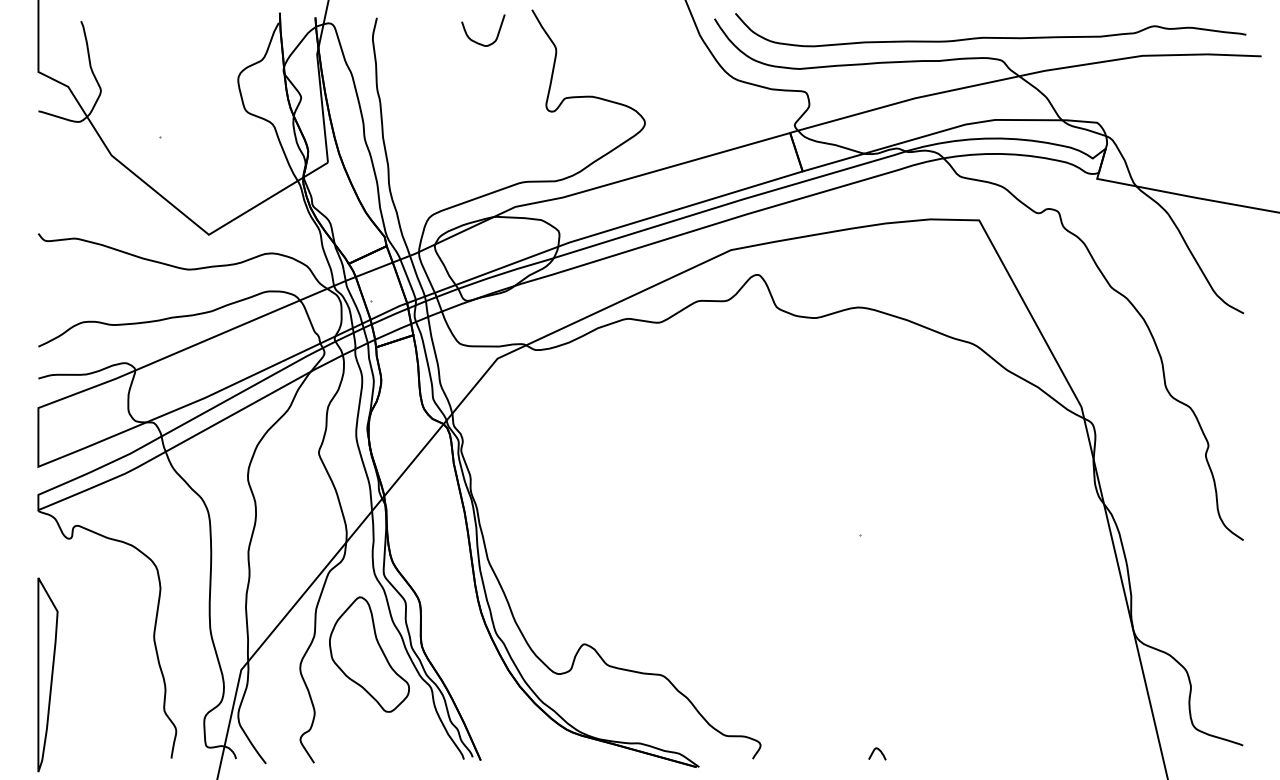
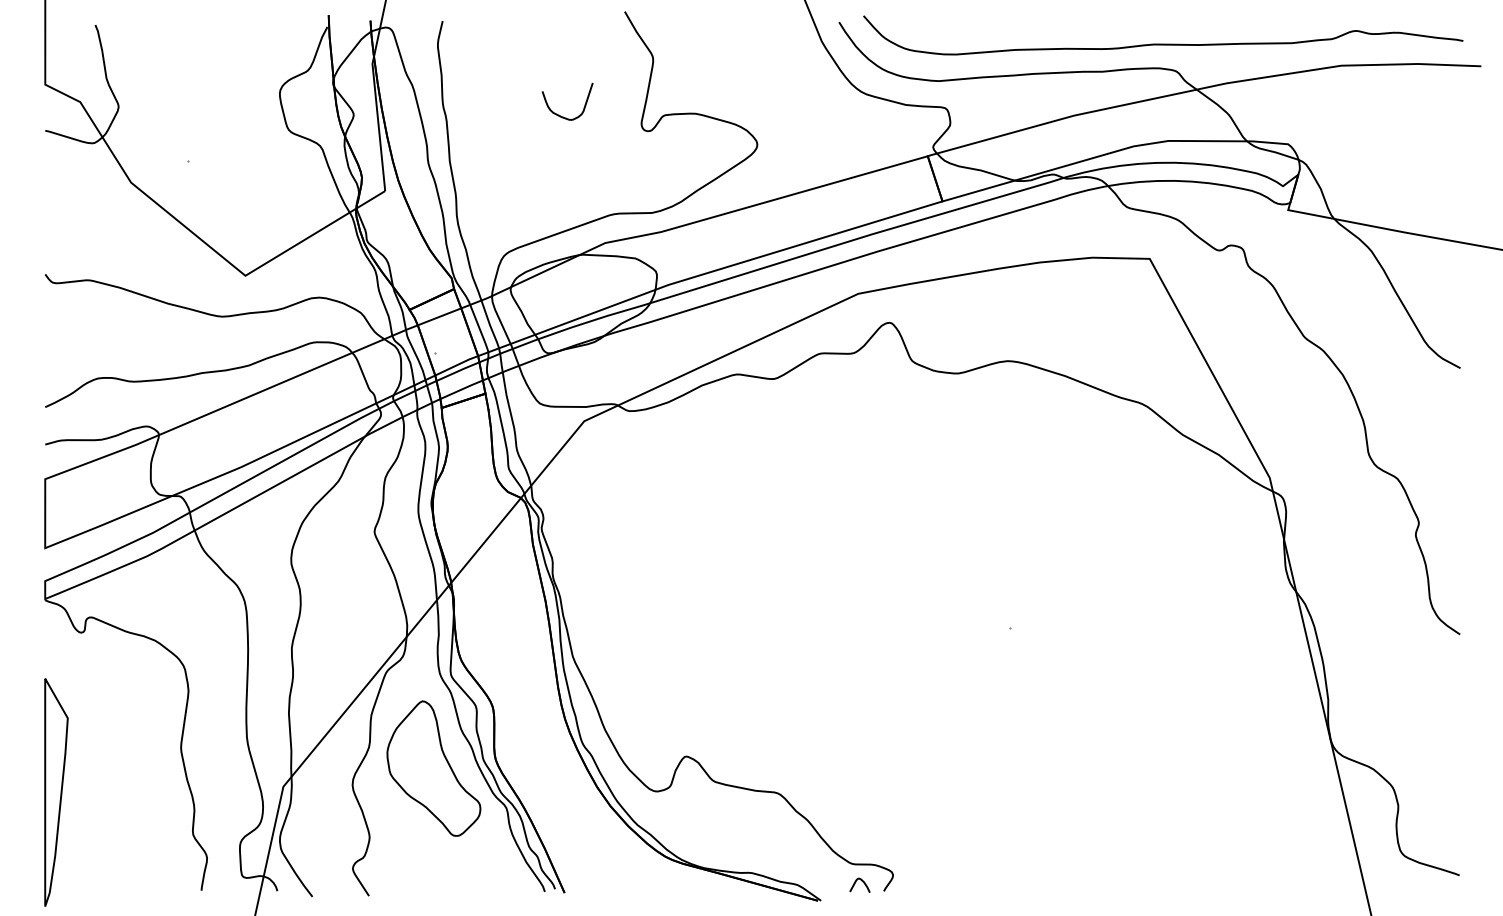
curve: (478, 42) -> (561, 115), moved
curve: (879, 751) -> (862, 882), moved

